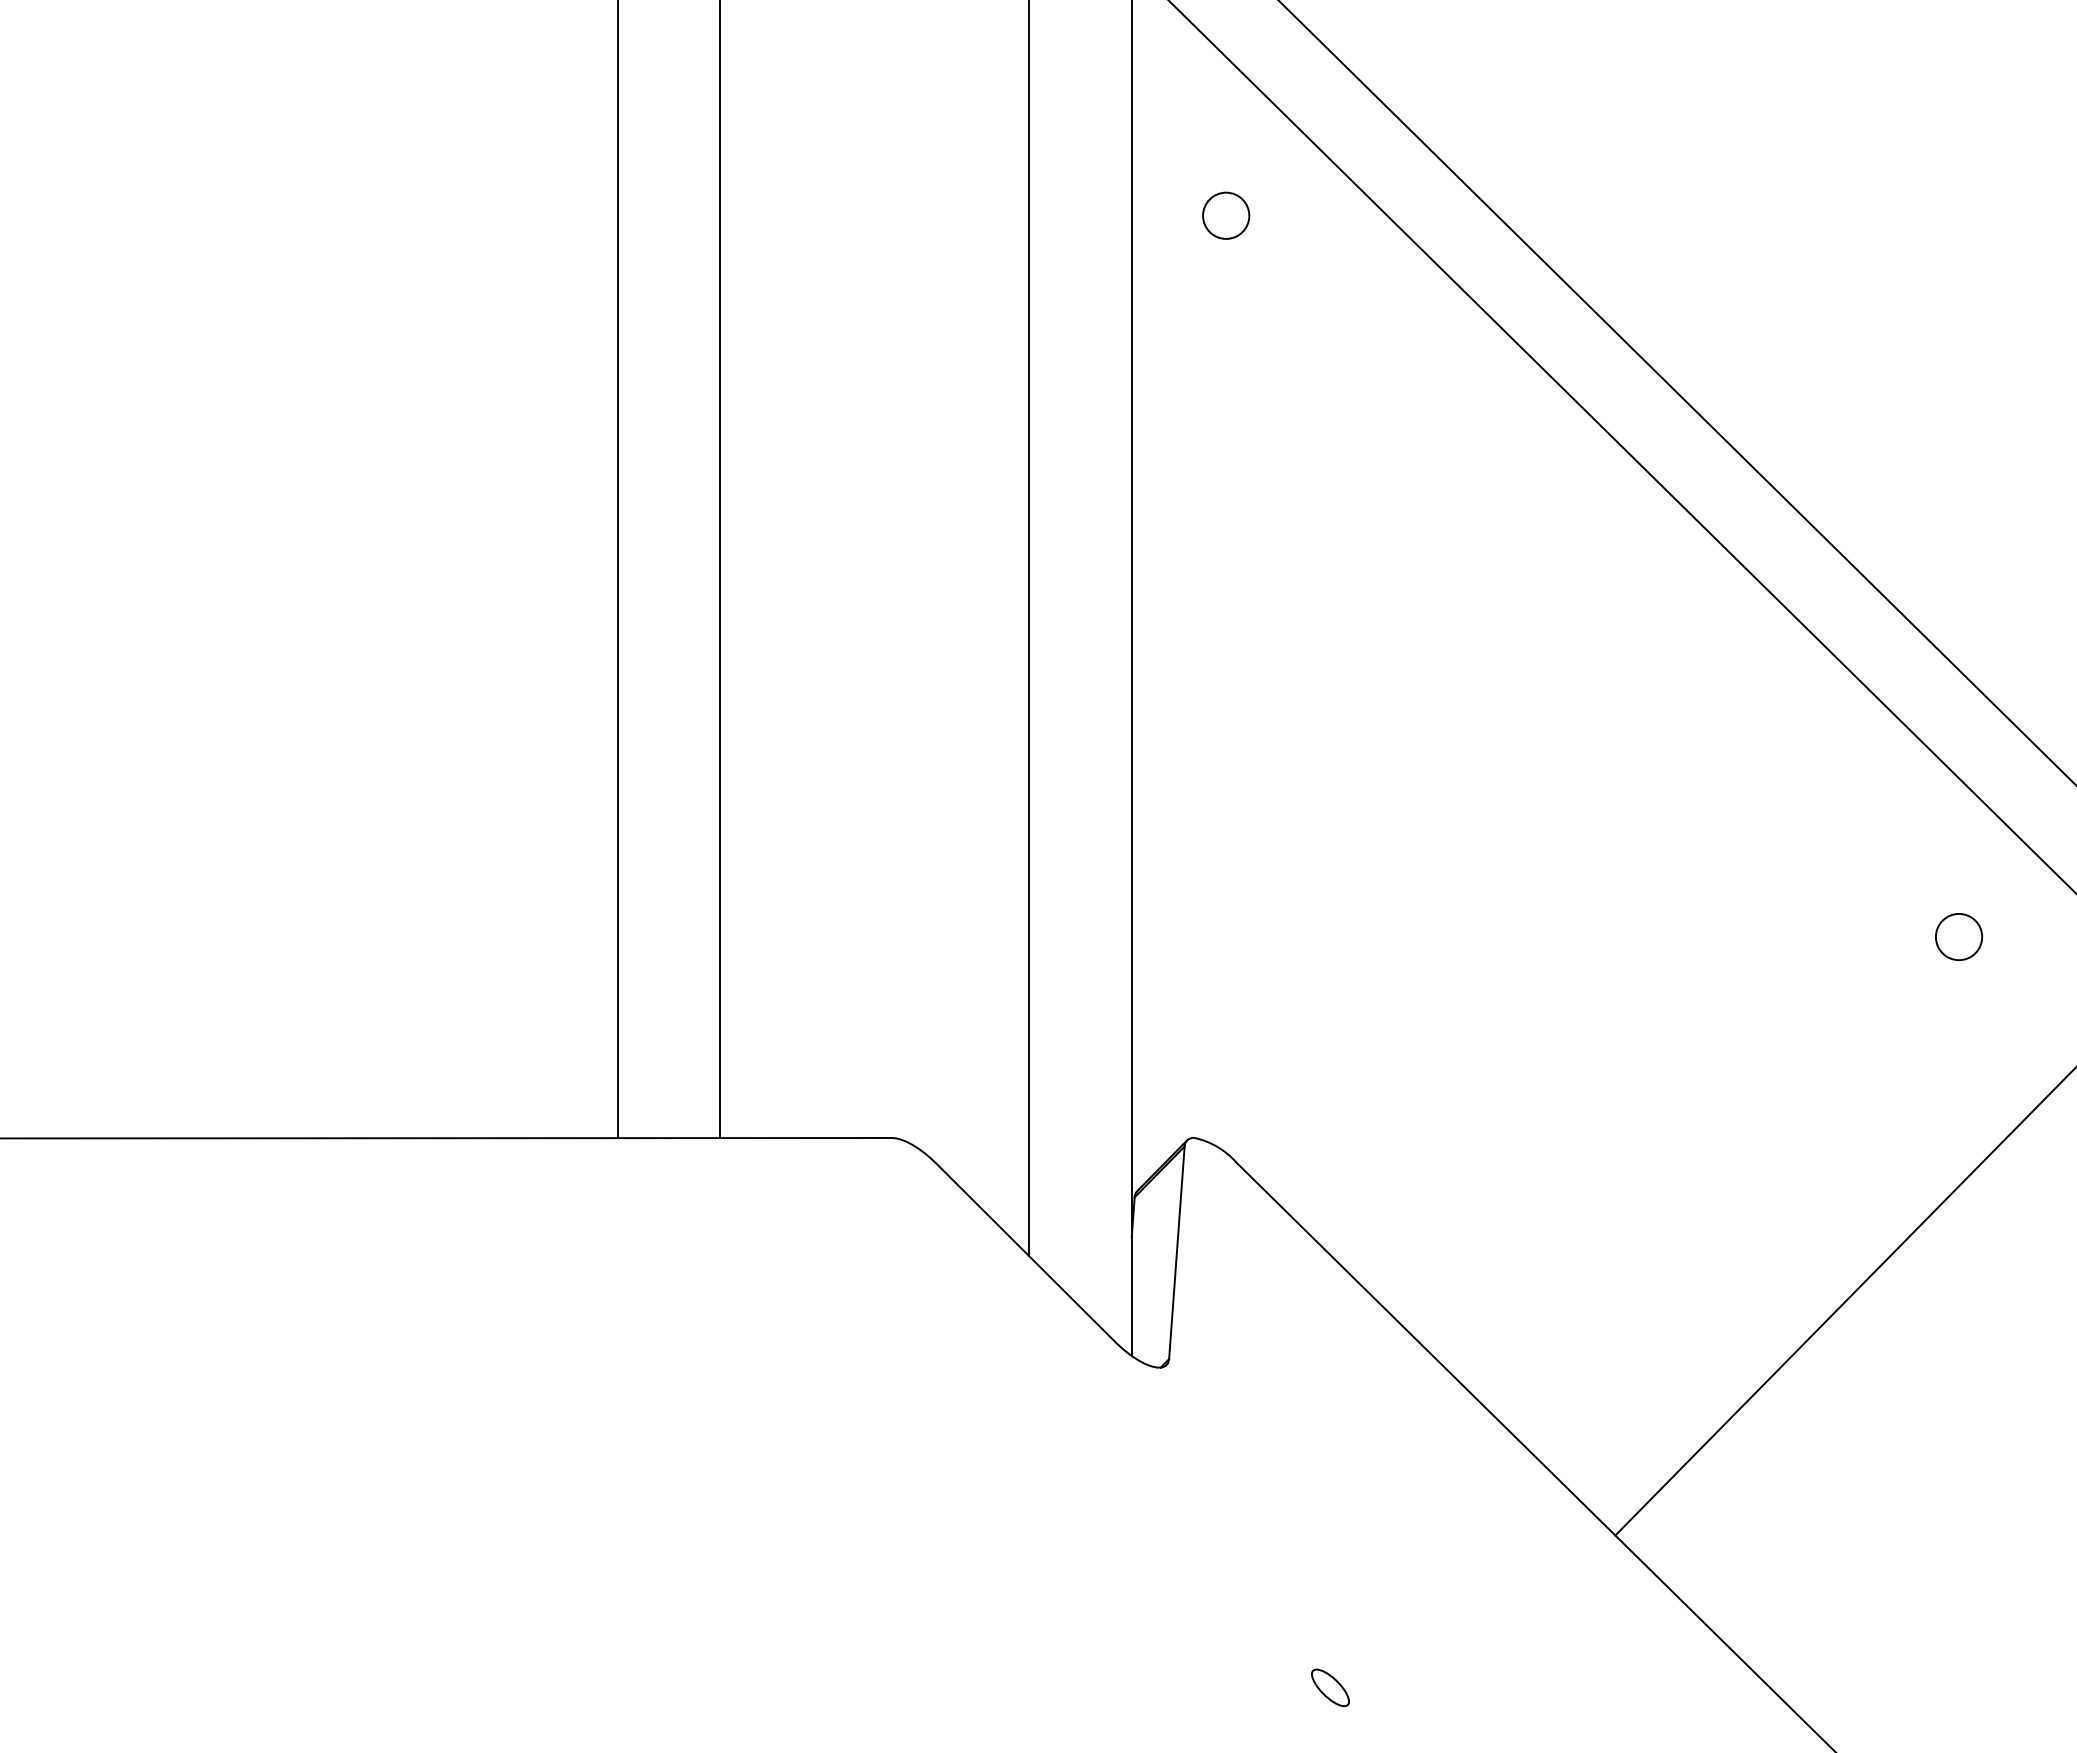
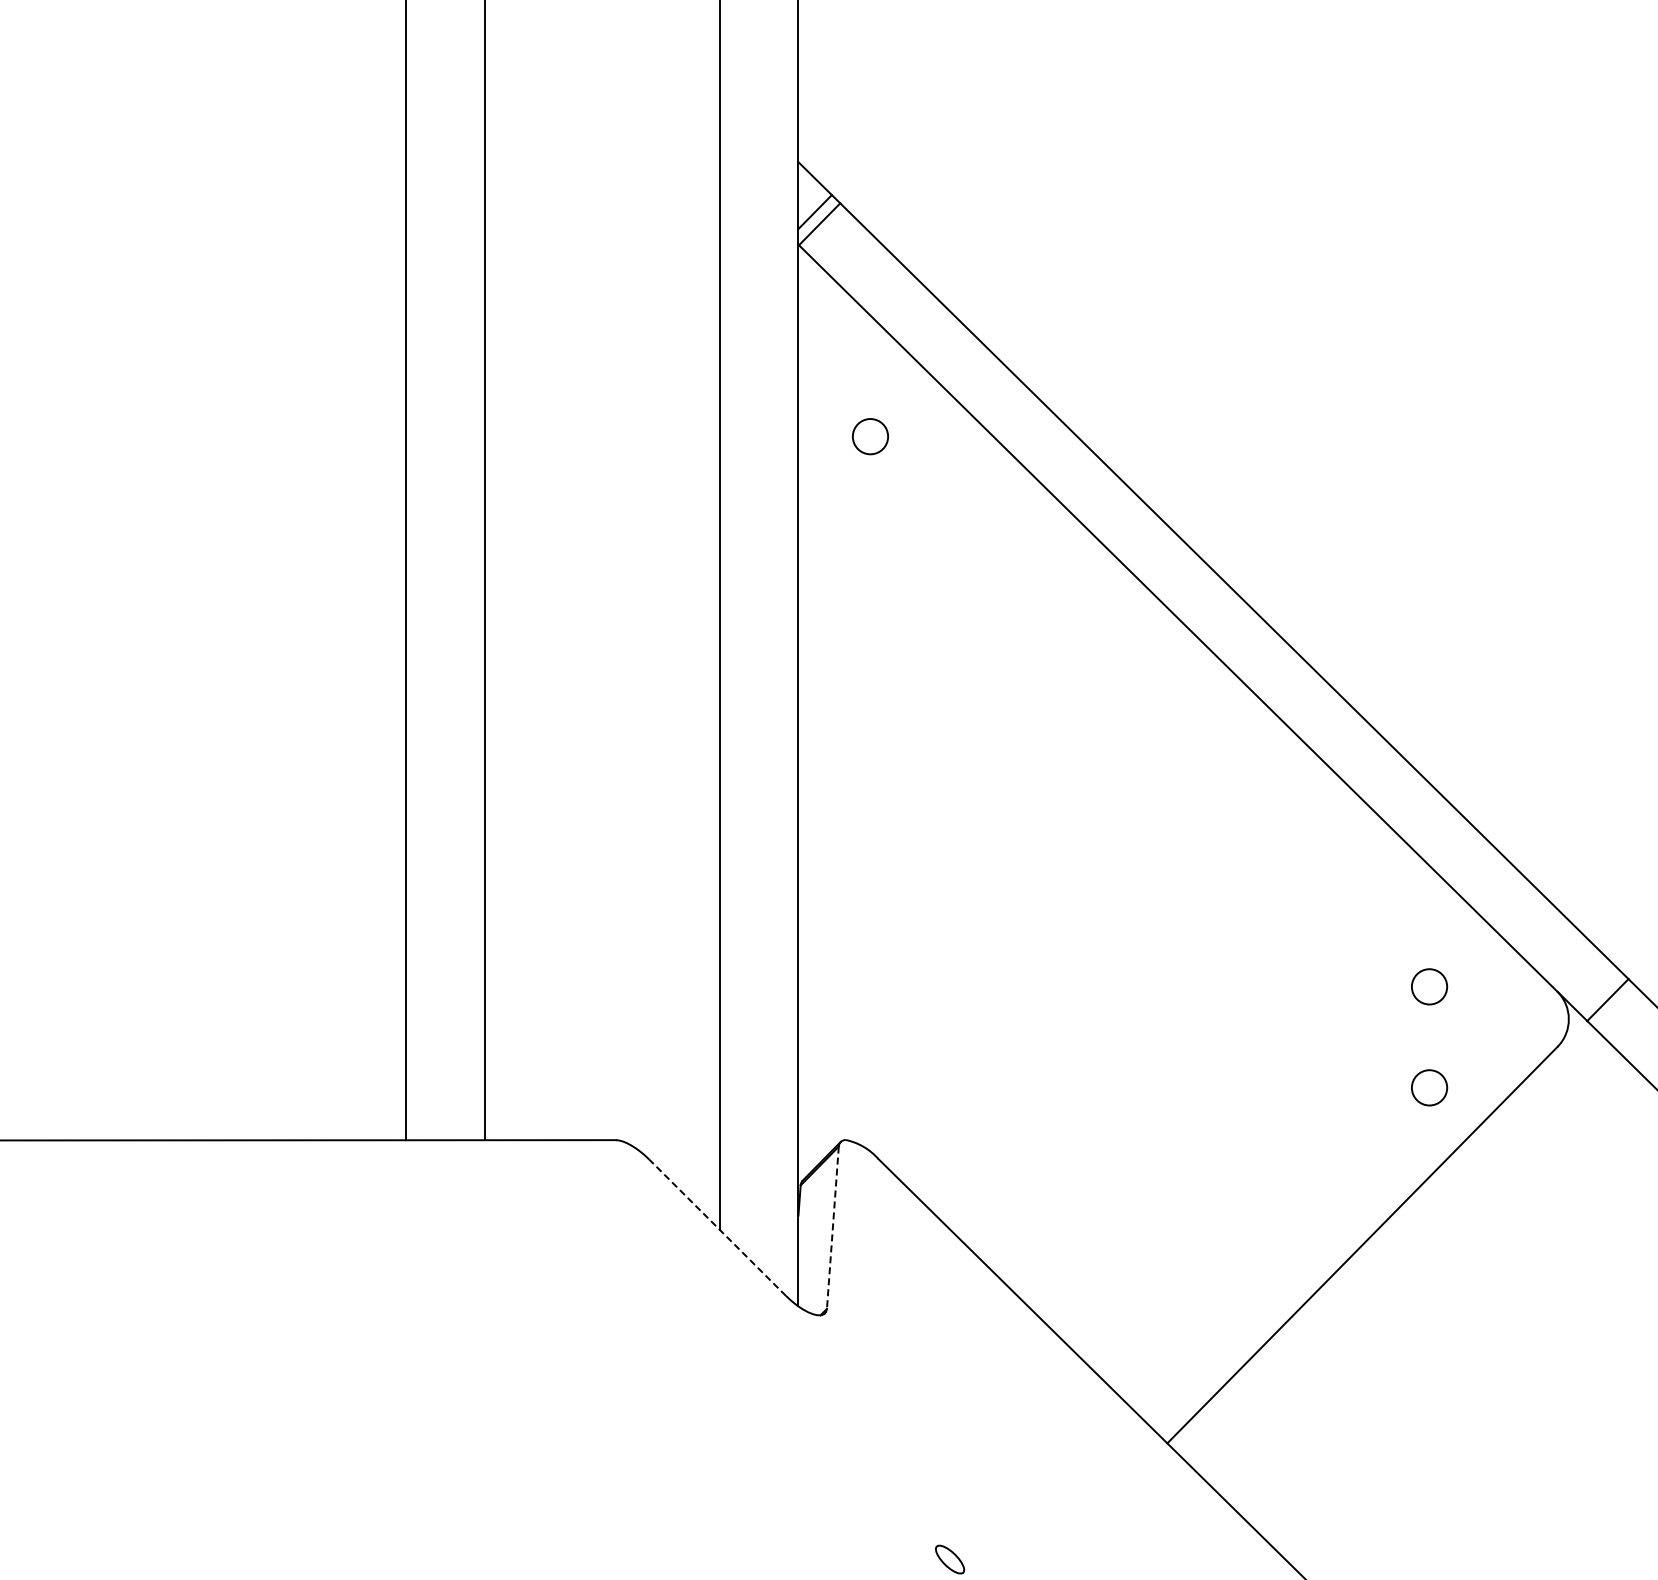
circle: (1958, 1068) -> (1429, 1087), added
line: (1025, 1252) -> (717, 1227), solid -> dashed
line: (1176, 1253) -> (832, 1228), solid -> dashed

